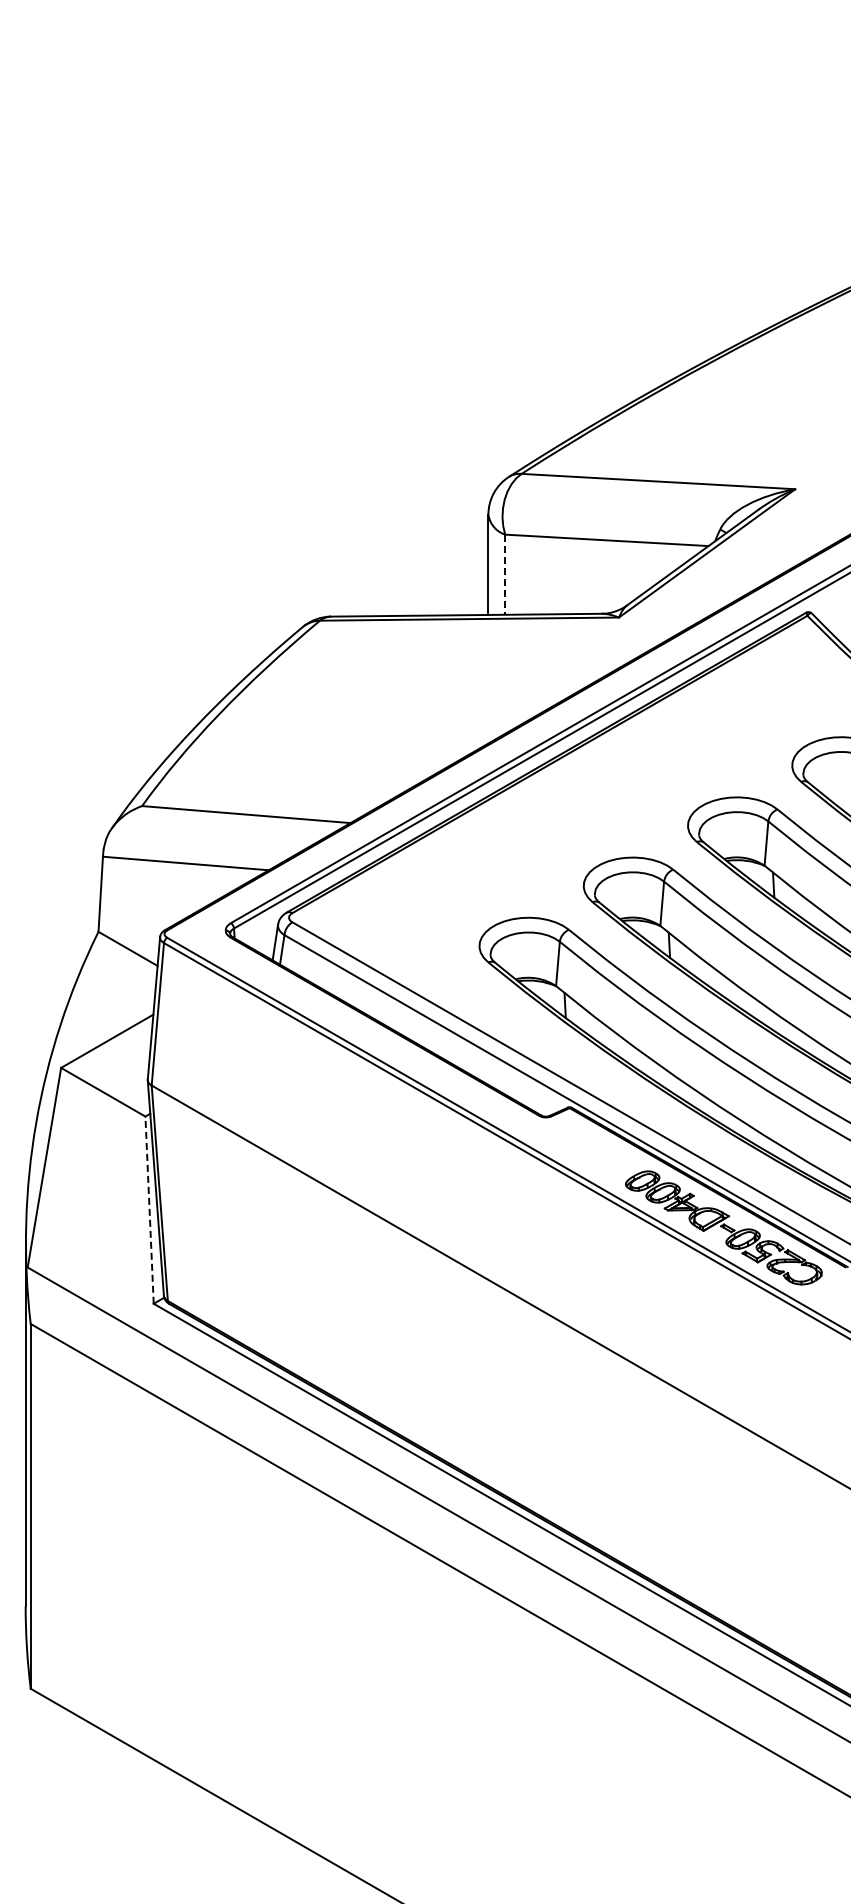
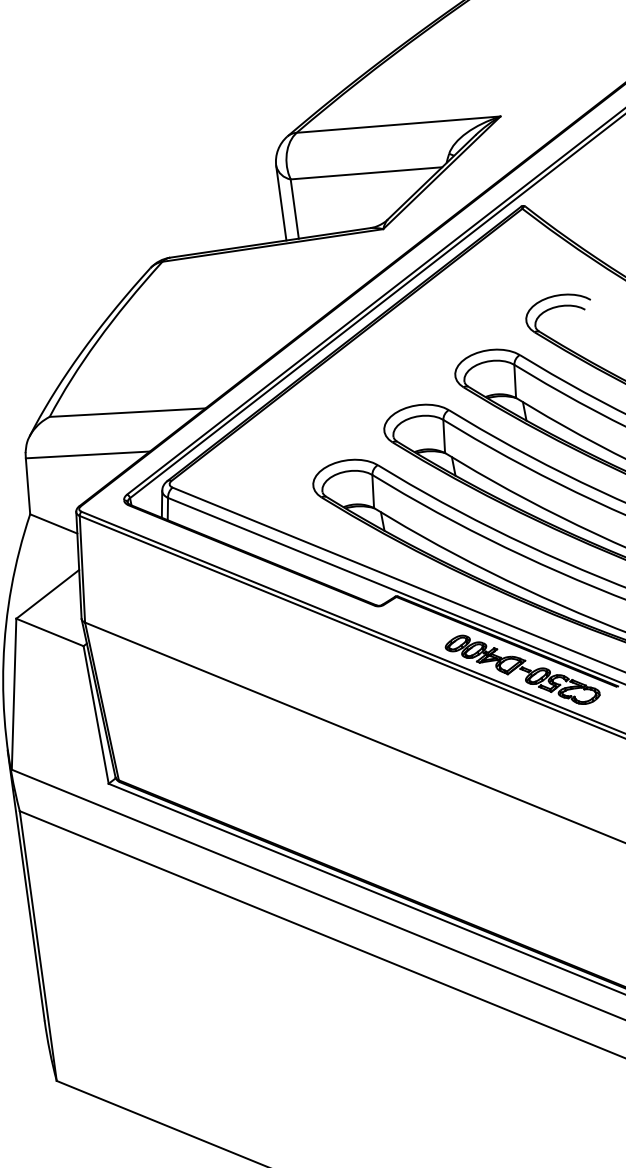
line: (505, 575) -> (295, 209), dashed -> solid
line: (149, 1210) -> (96, 715), dashed -> solid

